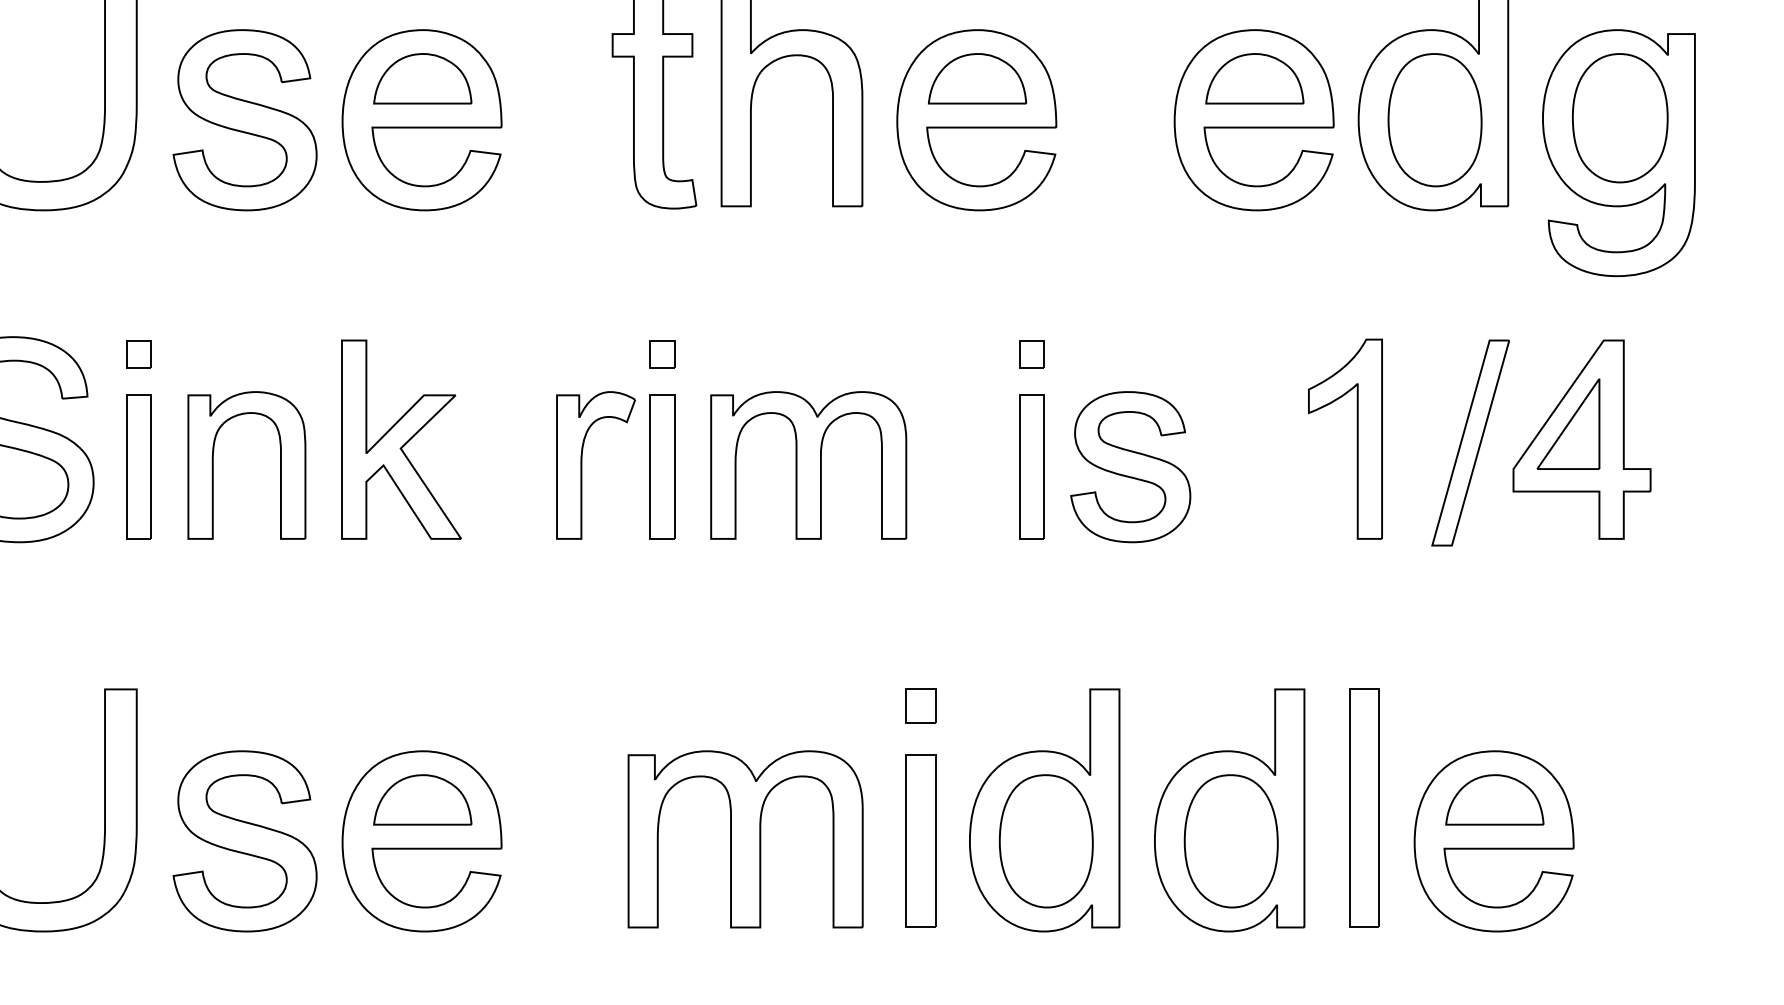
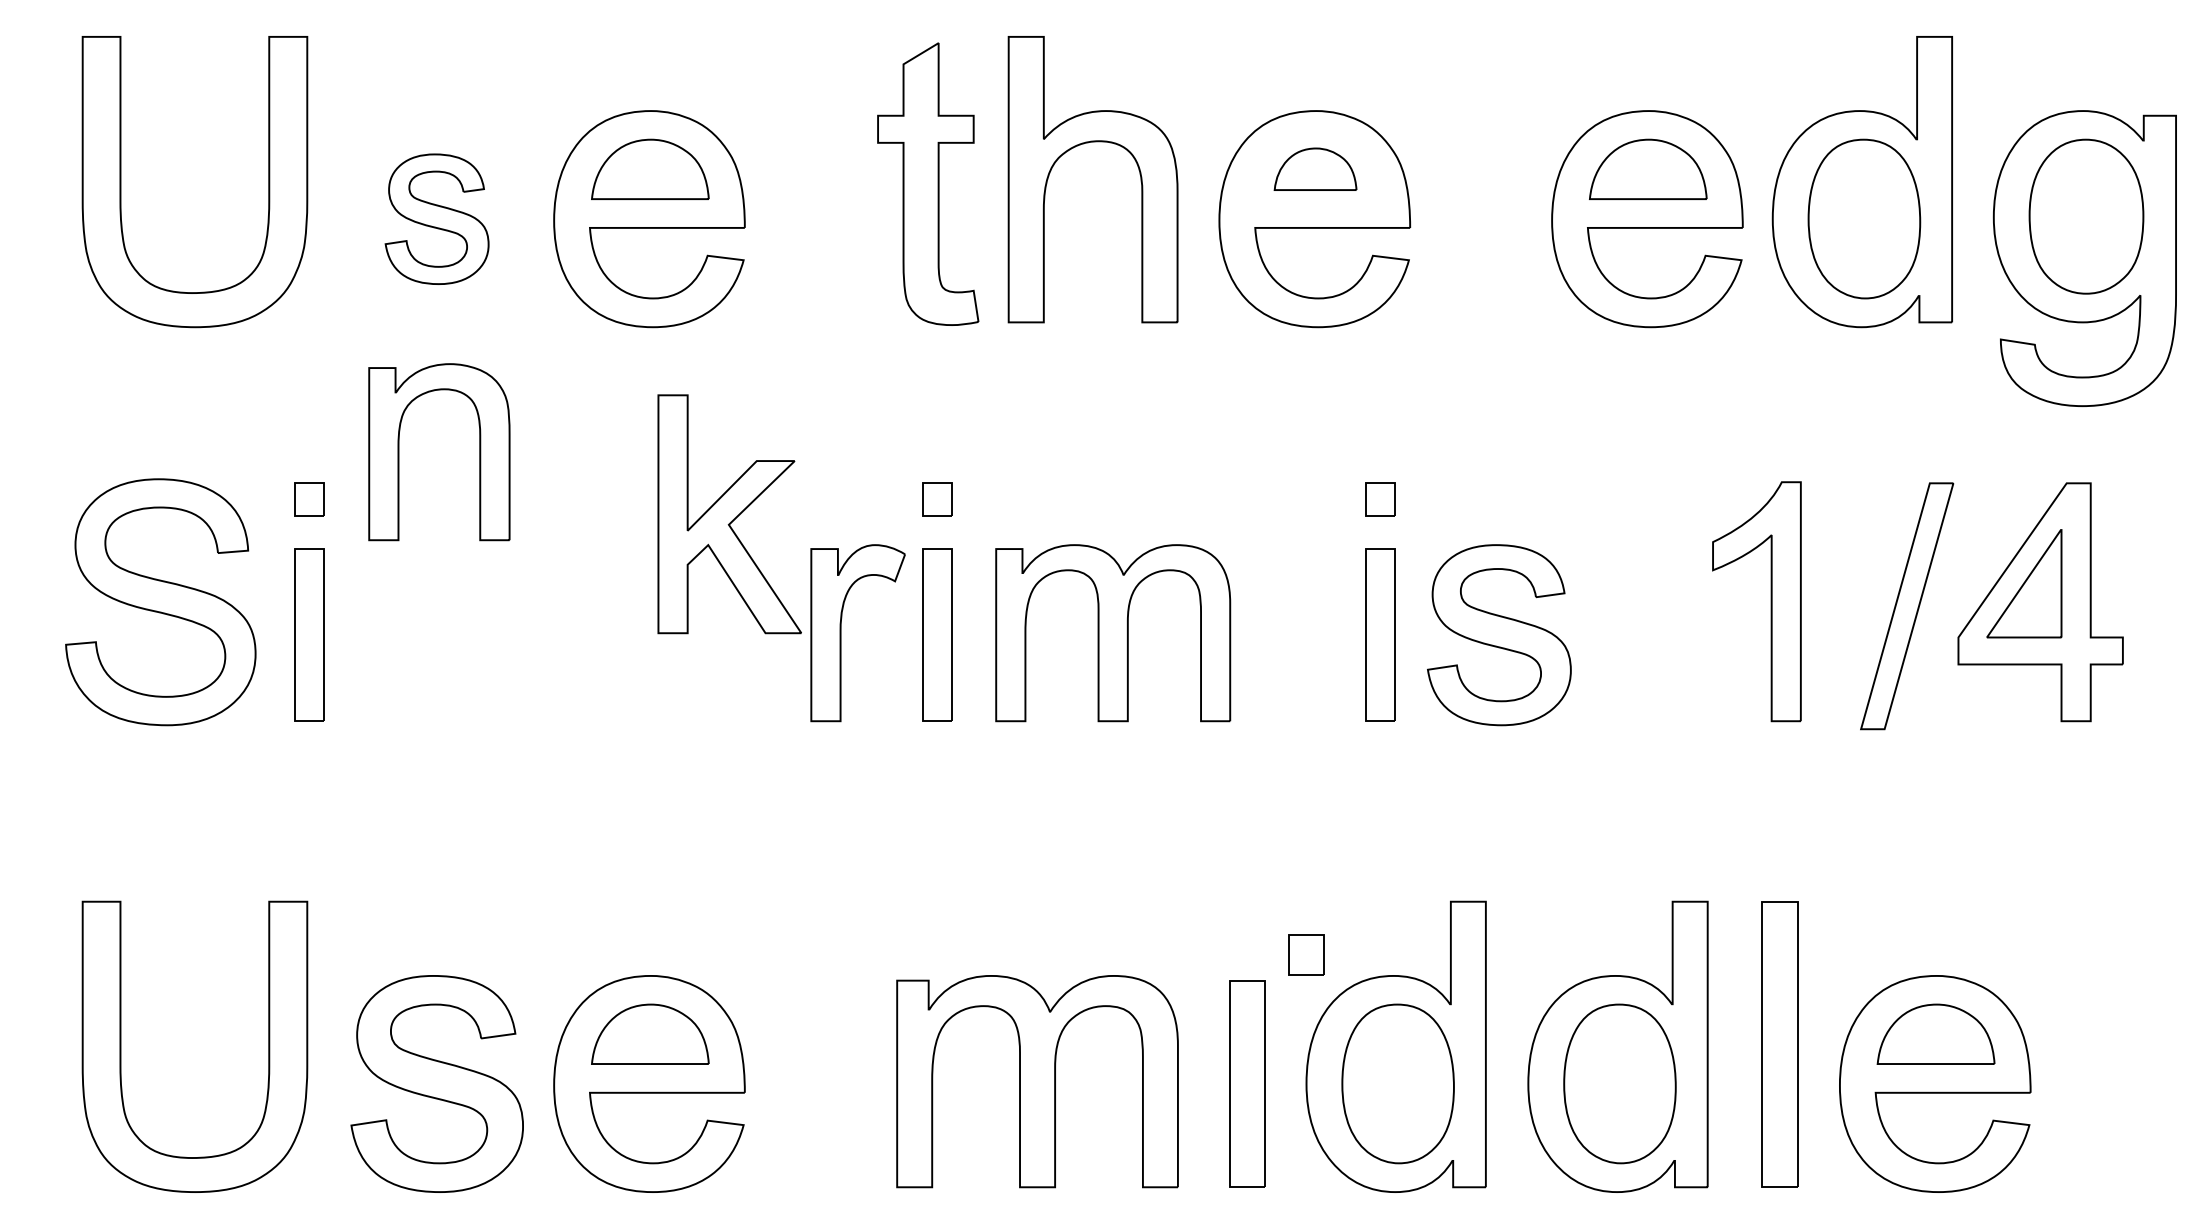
part: (977, 78) -> (1315, 168), size x0.7
part: (244, 120) -> (436, 219), size x0.6
part: (401, 439) -> (729, 514), moved
part: (213, 465) -> (399, 452), moved
part: (920, 705) -> (1306, 954), moved

